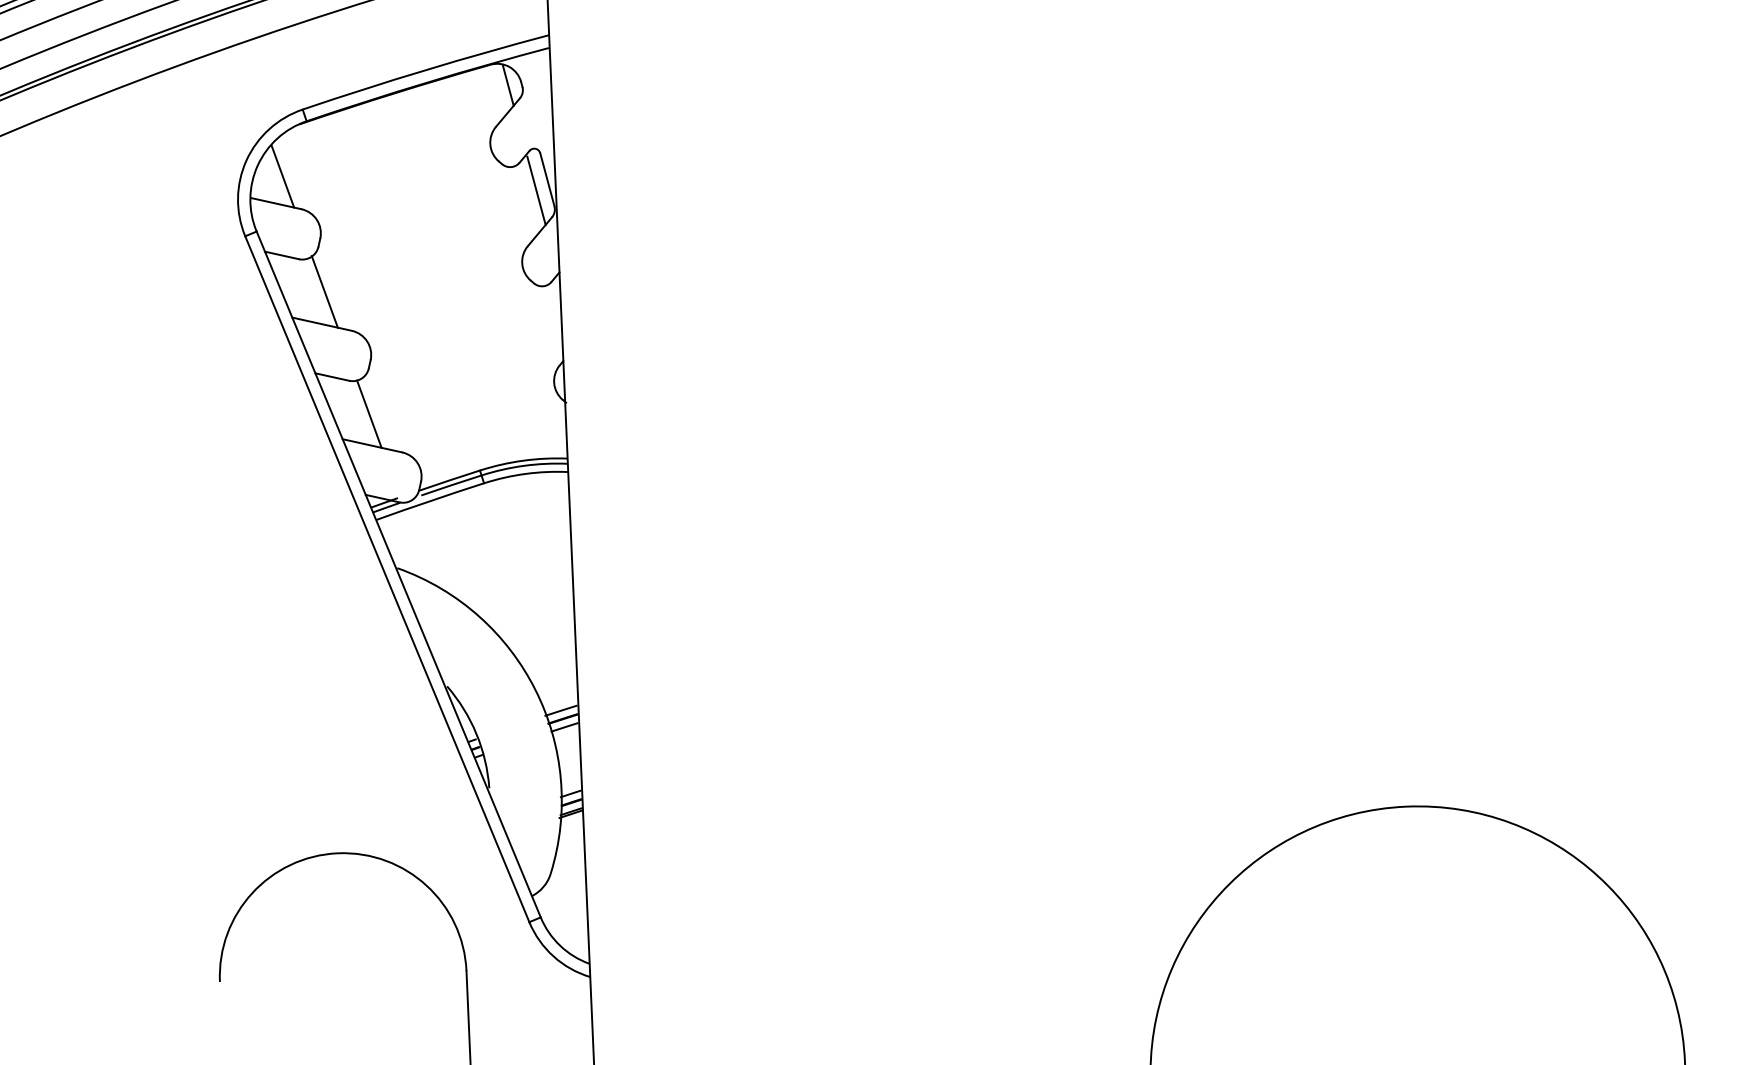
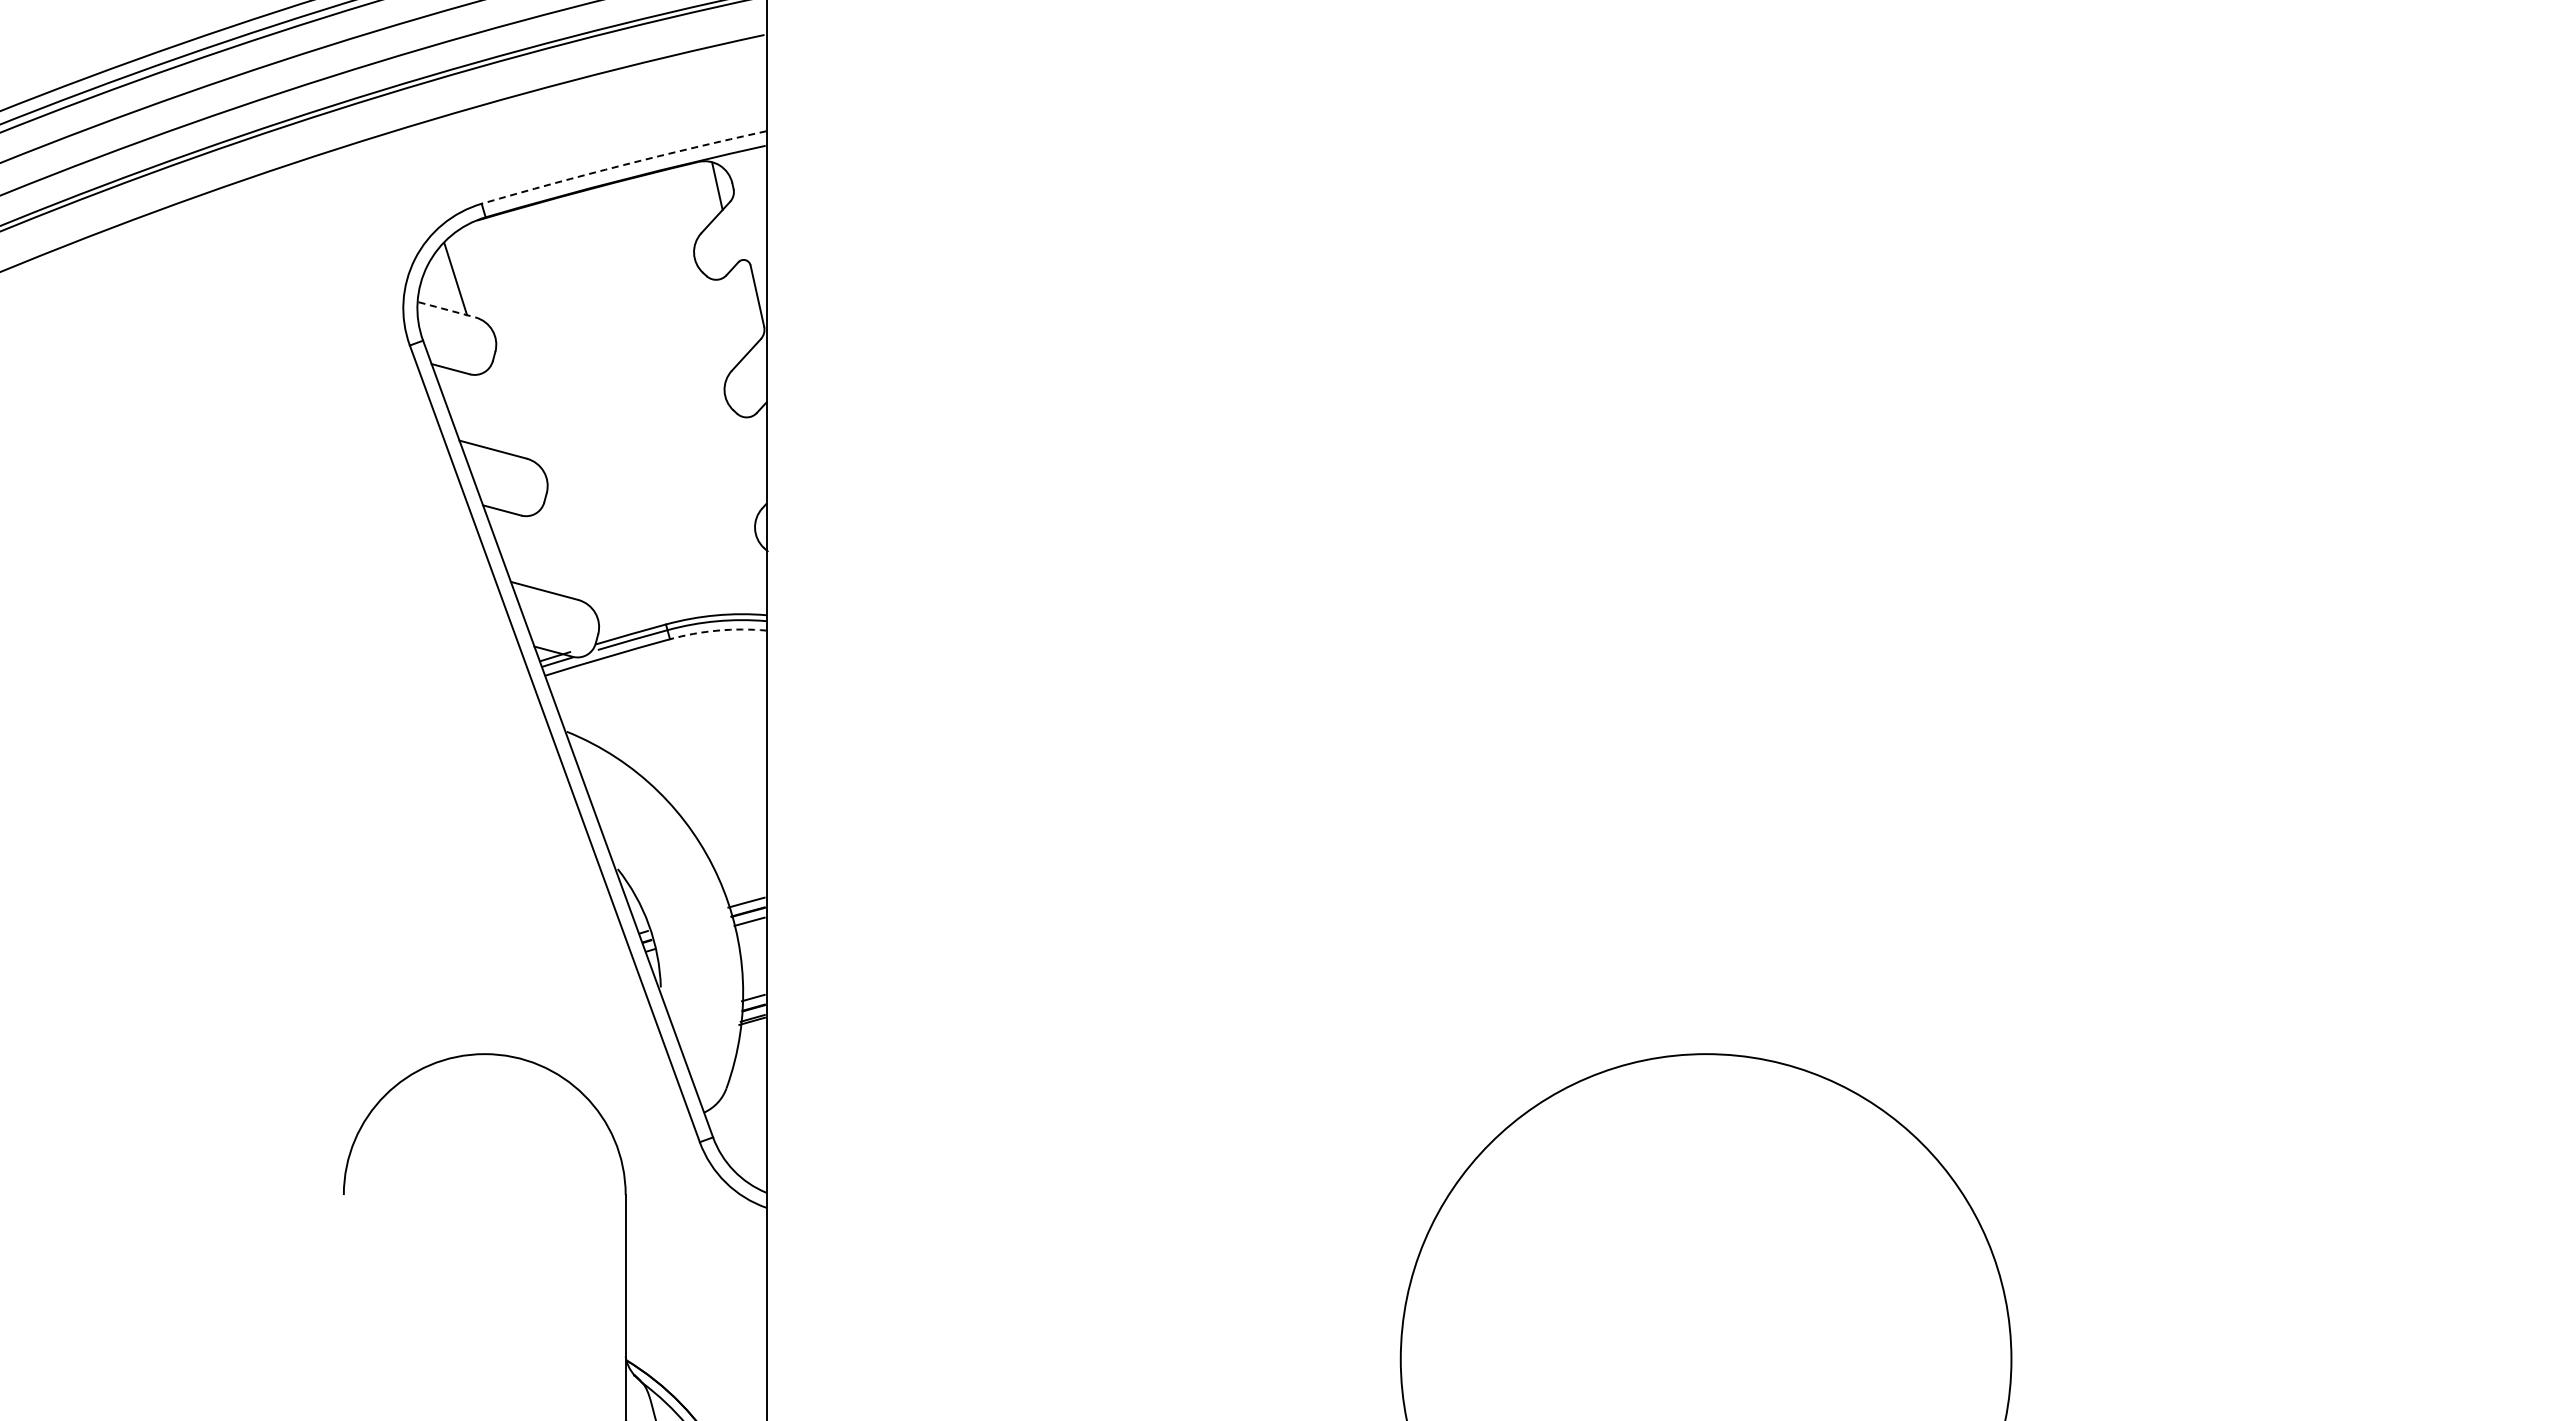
arc: (425, 70) -> (623, 165), solid -> dashed
line: (536, 190) -> (744, 307), removed
line: (276, 203) -> (447, 309), solid -> dashed
line: (324, 291) -> (497, 412), removed
line: (369, 414) -> (542, 554), removed
arc: (526, 473) -> (718, 630), solid -> dashed

